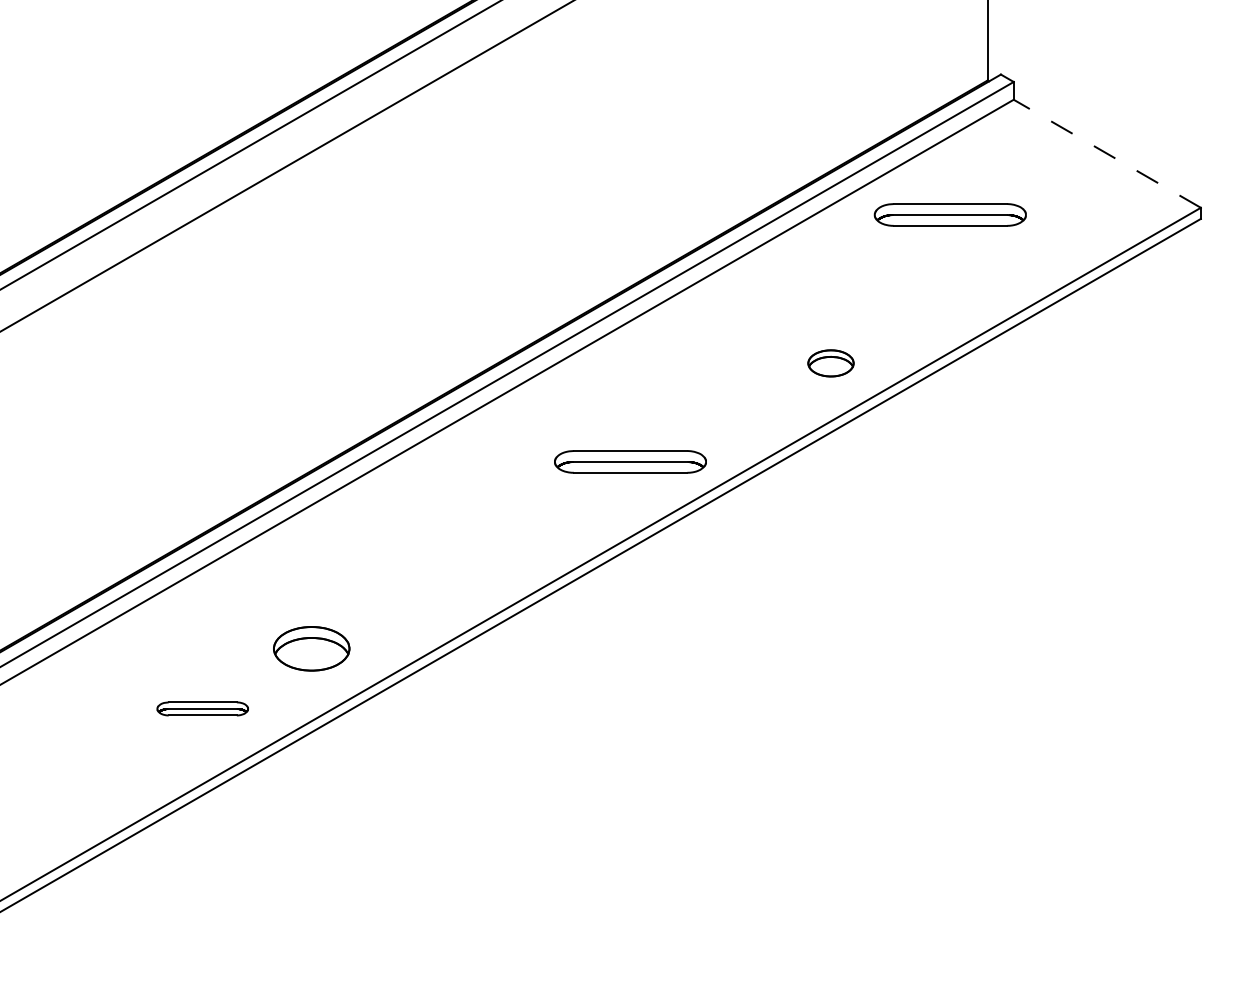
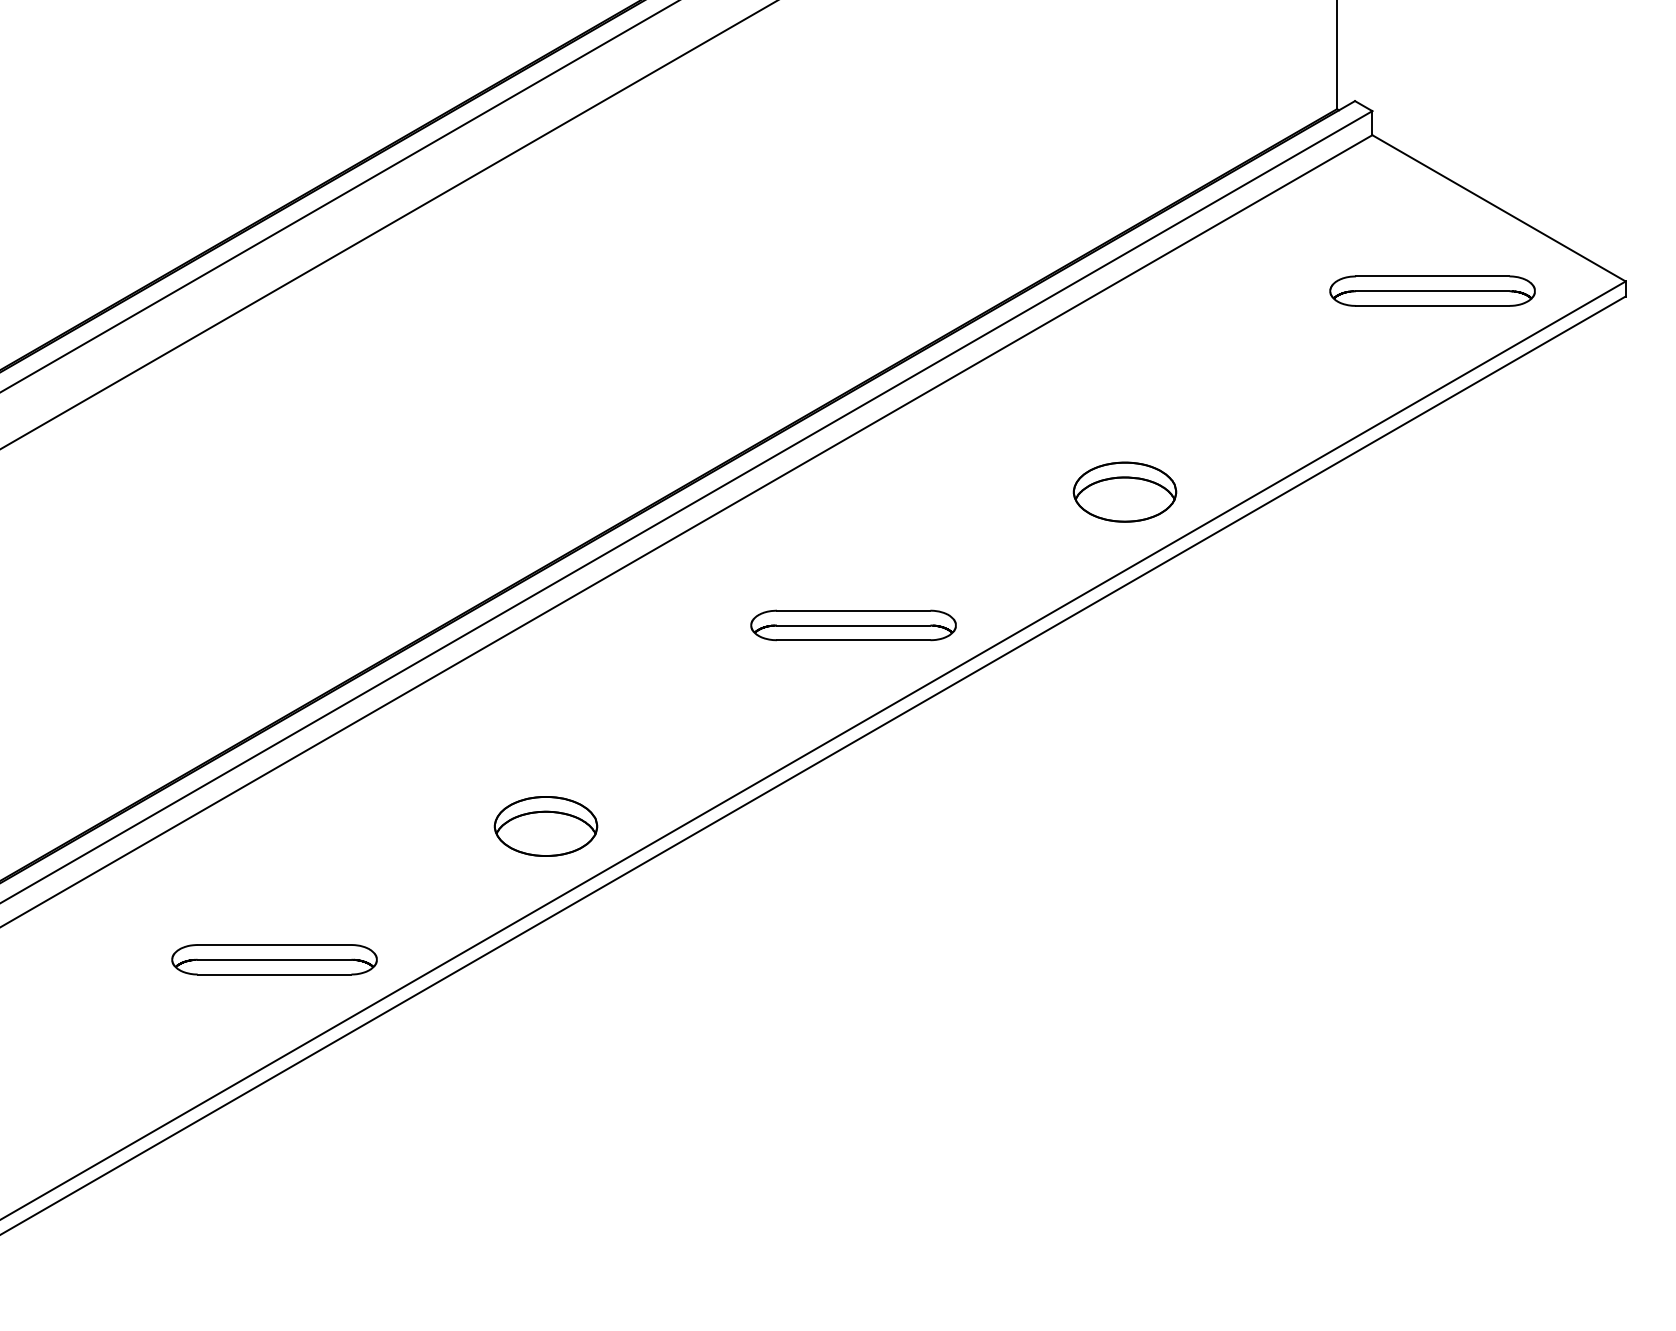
line: (1106, 153) -> (1498, 208), dashed -> solid
part: (950, 214) -> (1432, 290), moved
part: (830, 362) -> (1124, 491), size x1.67
part: (311, 648) -> (545, 826), moved
part: (202, 708) -> (274, 959), size x1.67

